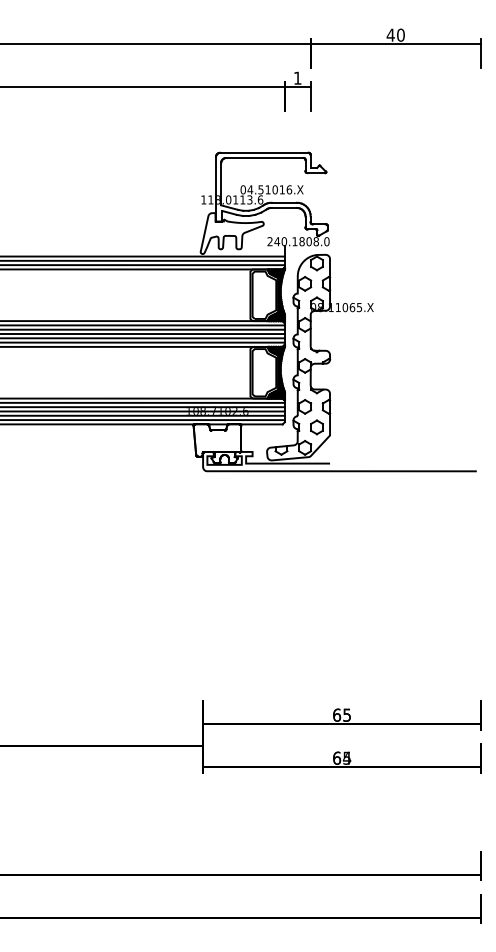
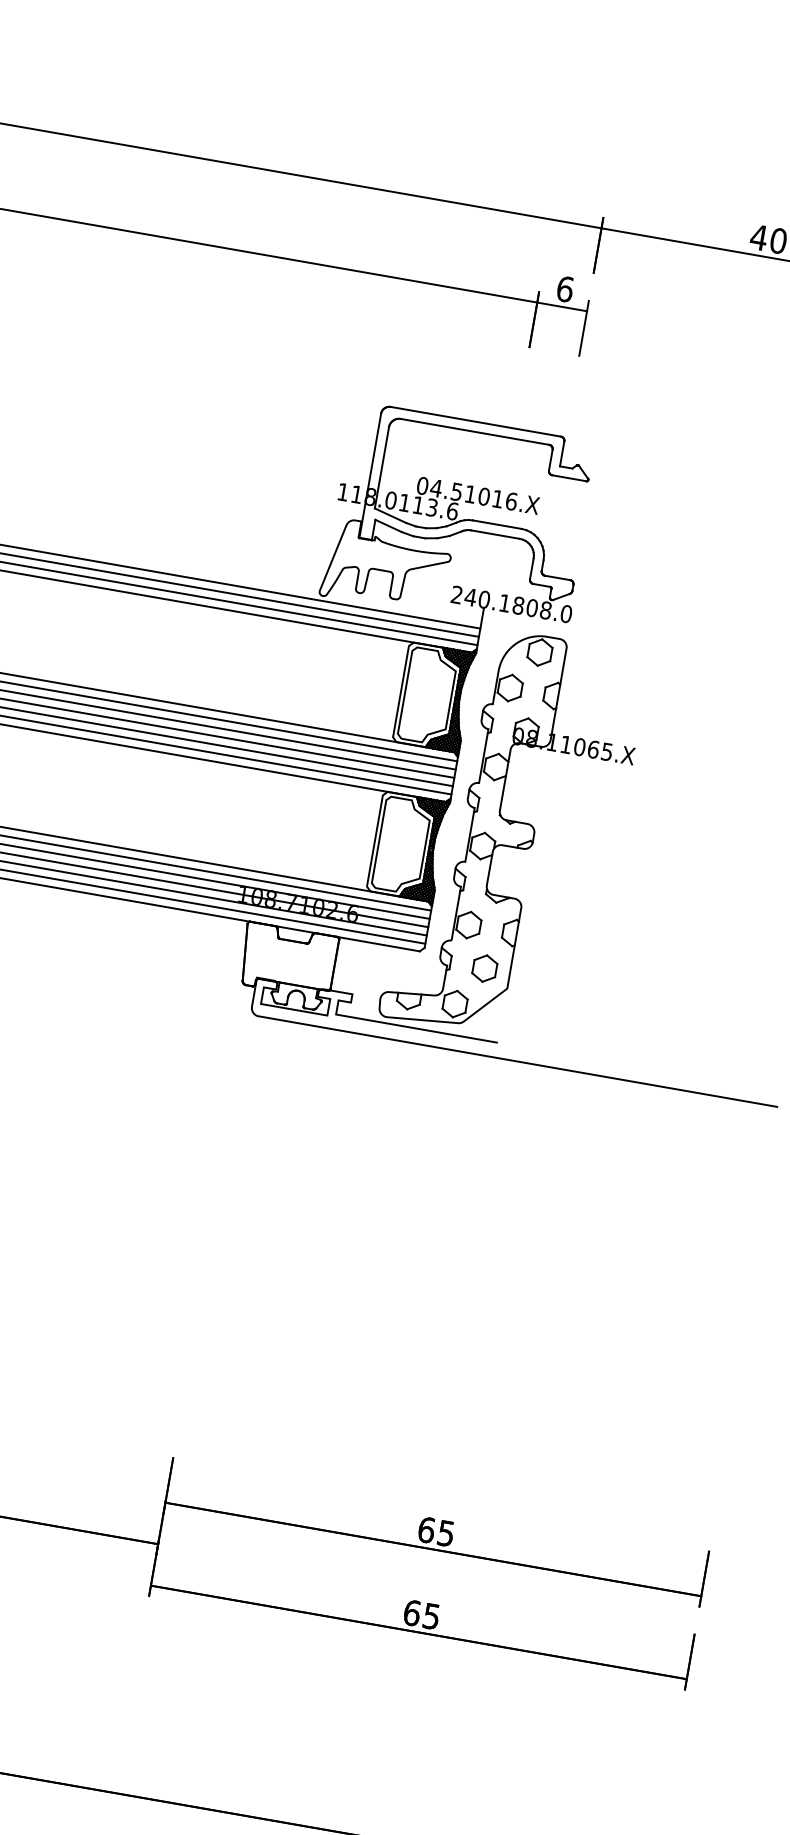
text: (297, 77) -> (564, 287), 1 -> 6
text: (346, 757) -> (430, 1614), 64 -> 65

